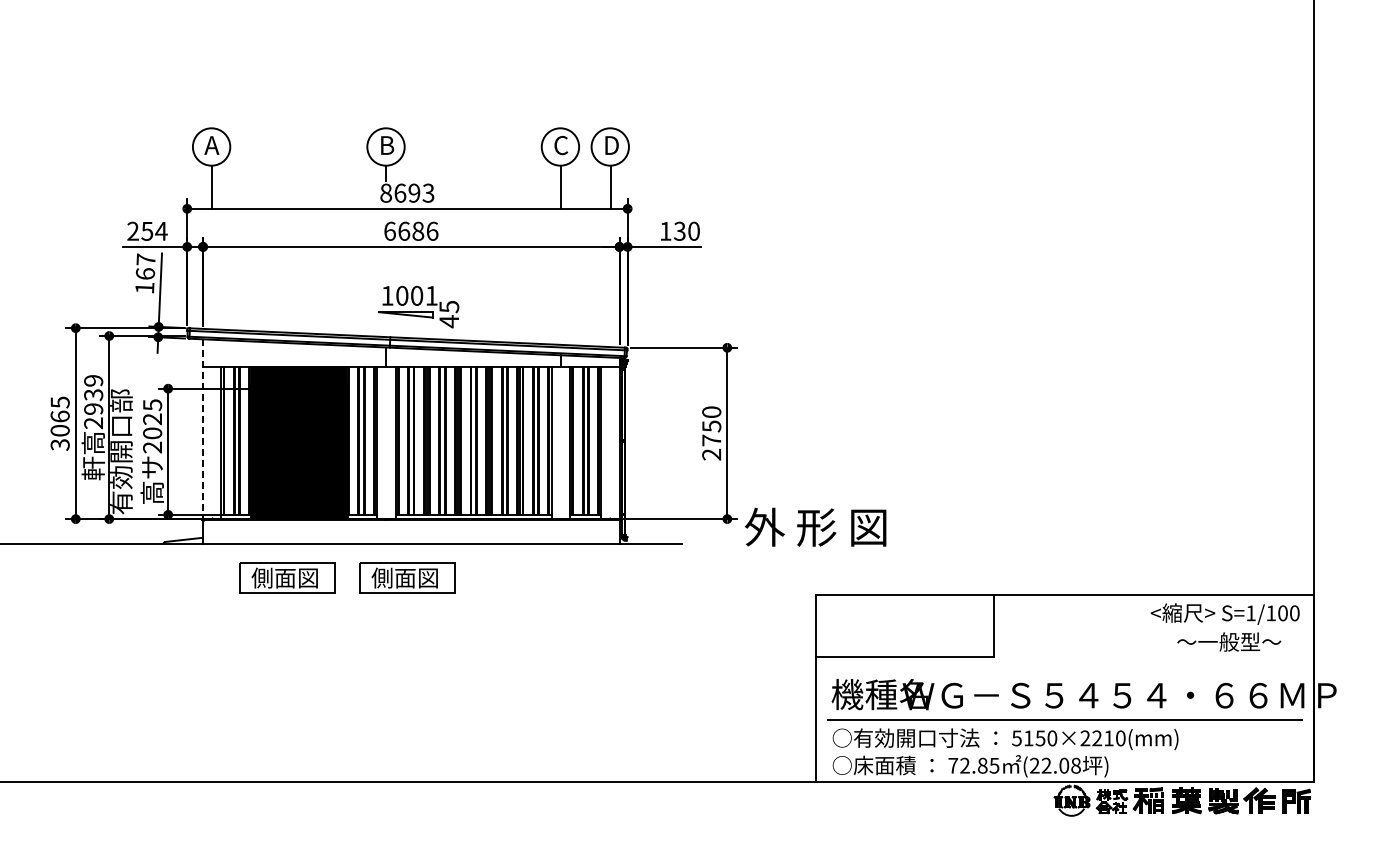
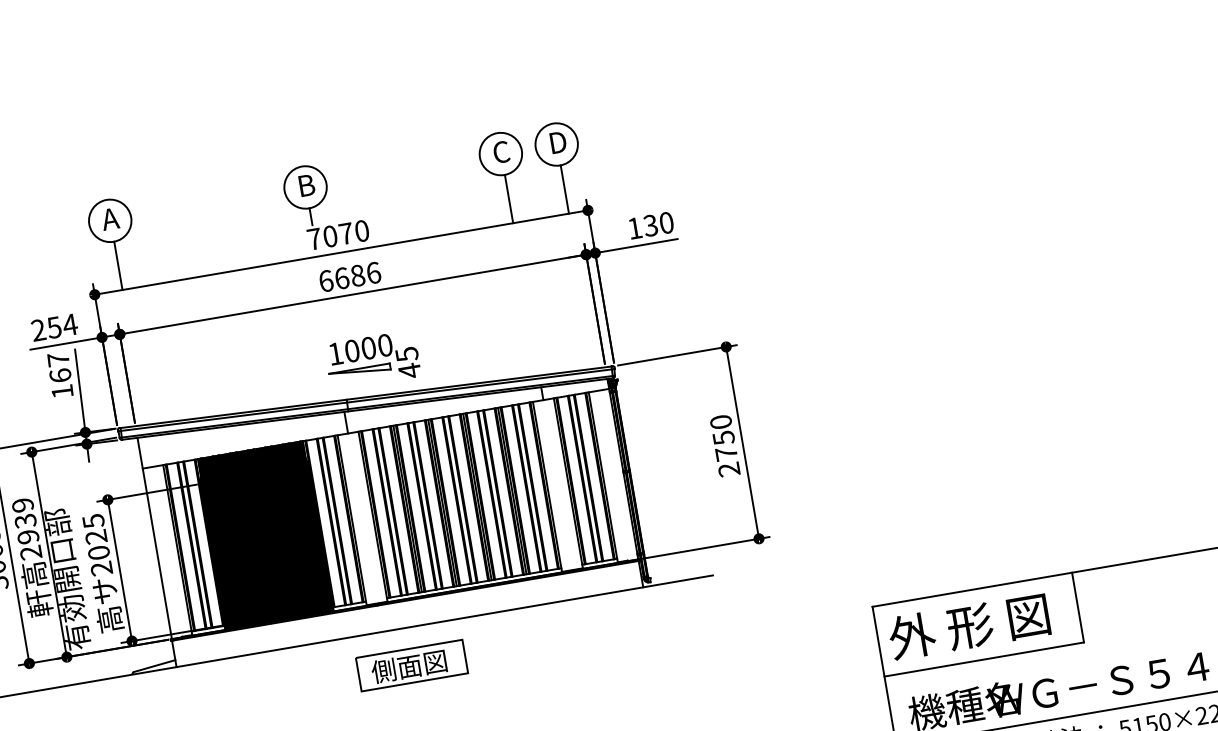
text: (407, 192) -> (338, 234), 8693 -> 7070
text: (431, 295) -> (384, 345), 1001 -> 1000
line: (203, 429) -> (155, 538), dashed -> solid
text: (815, 526) -> (968, 625), moved
part: (287, 577) -> (277, 688), removed

